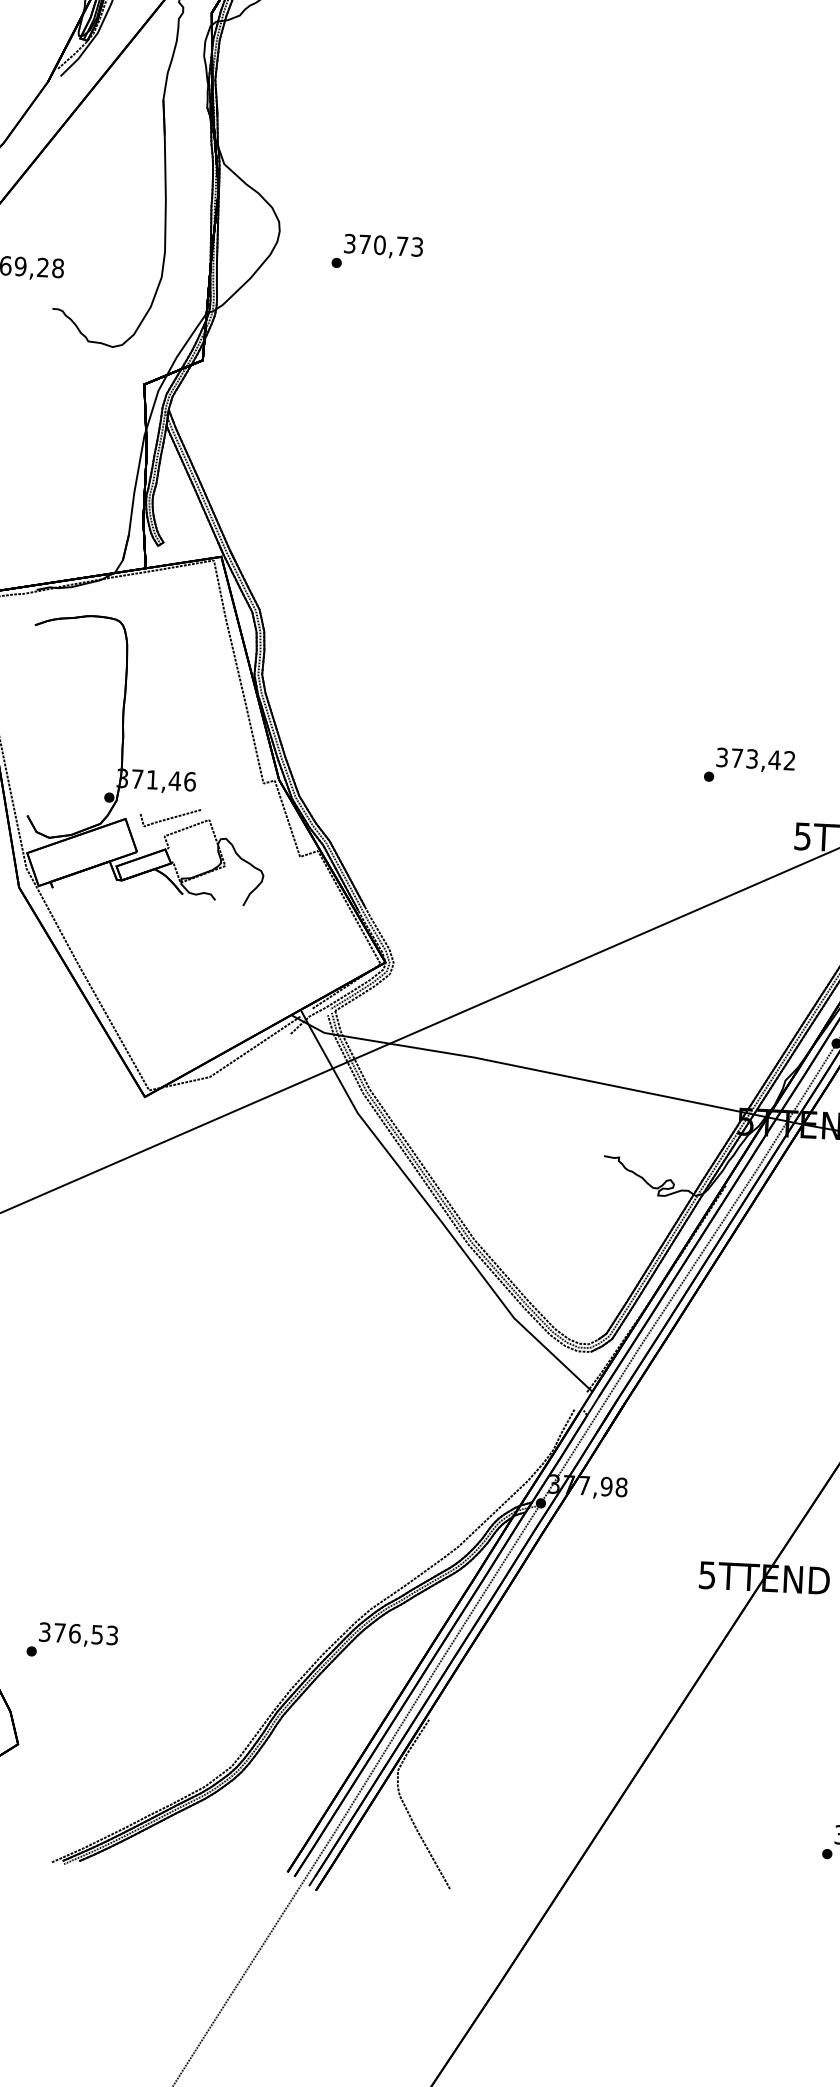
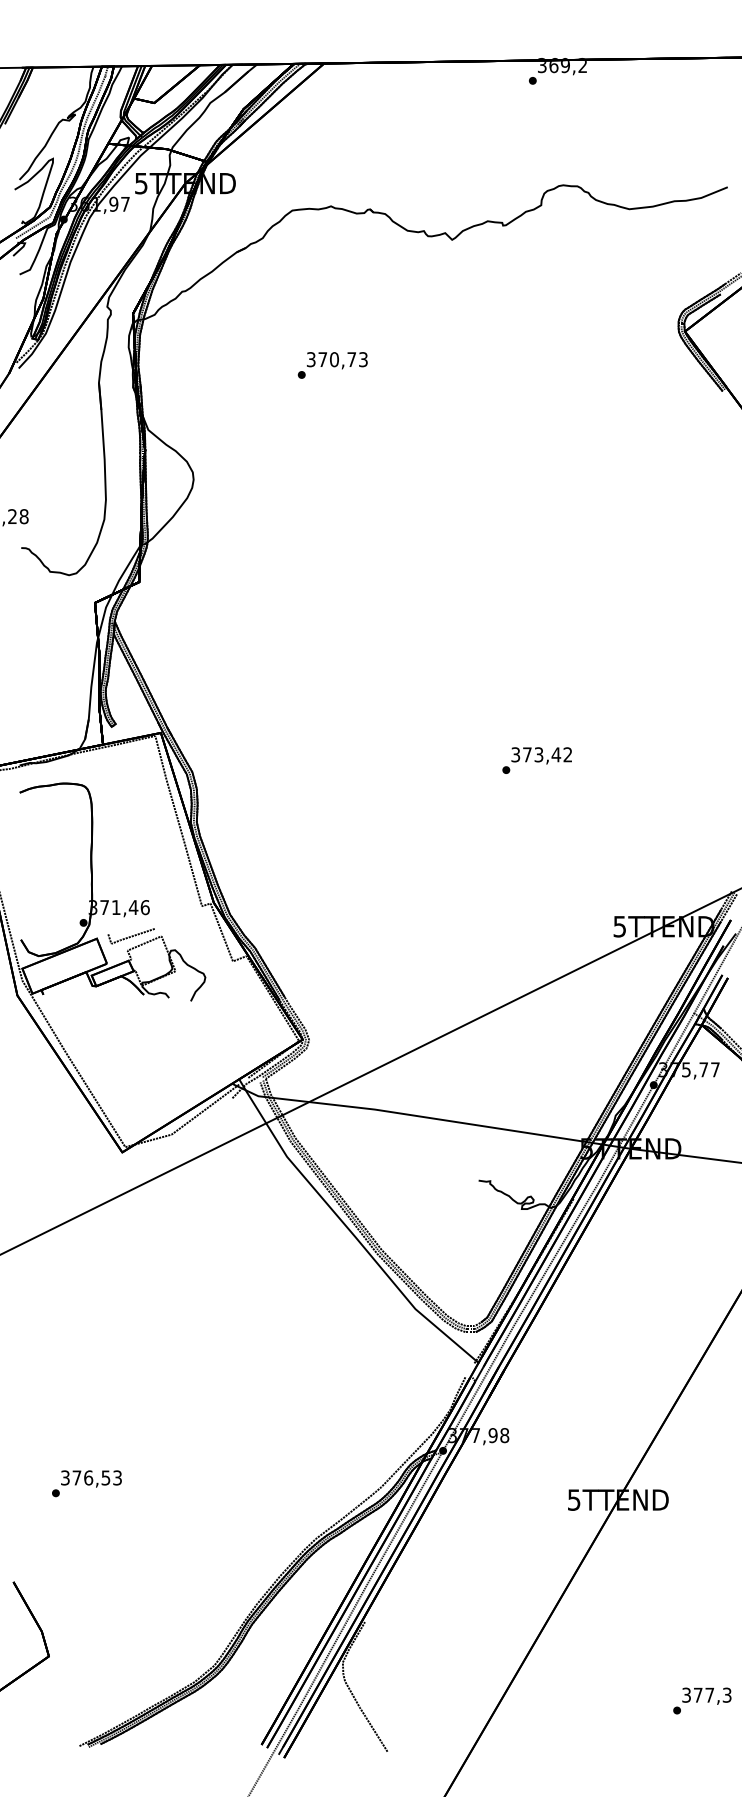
text: (377, 252) -> (332, 365), moved
text: (748, 766) -> (536, 760), moved
text: (71, 1640) -> (86, 1483), moved

